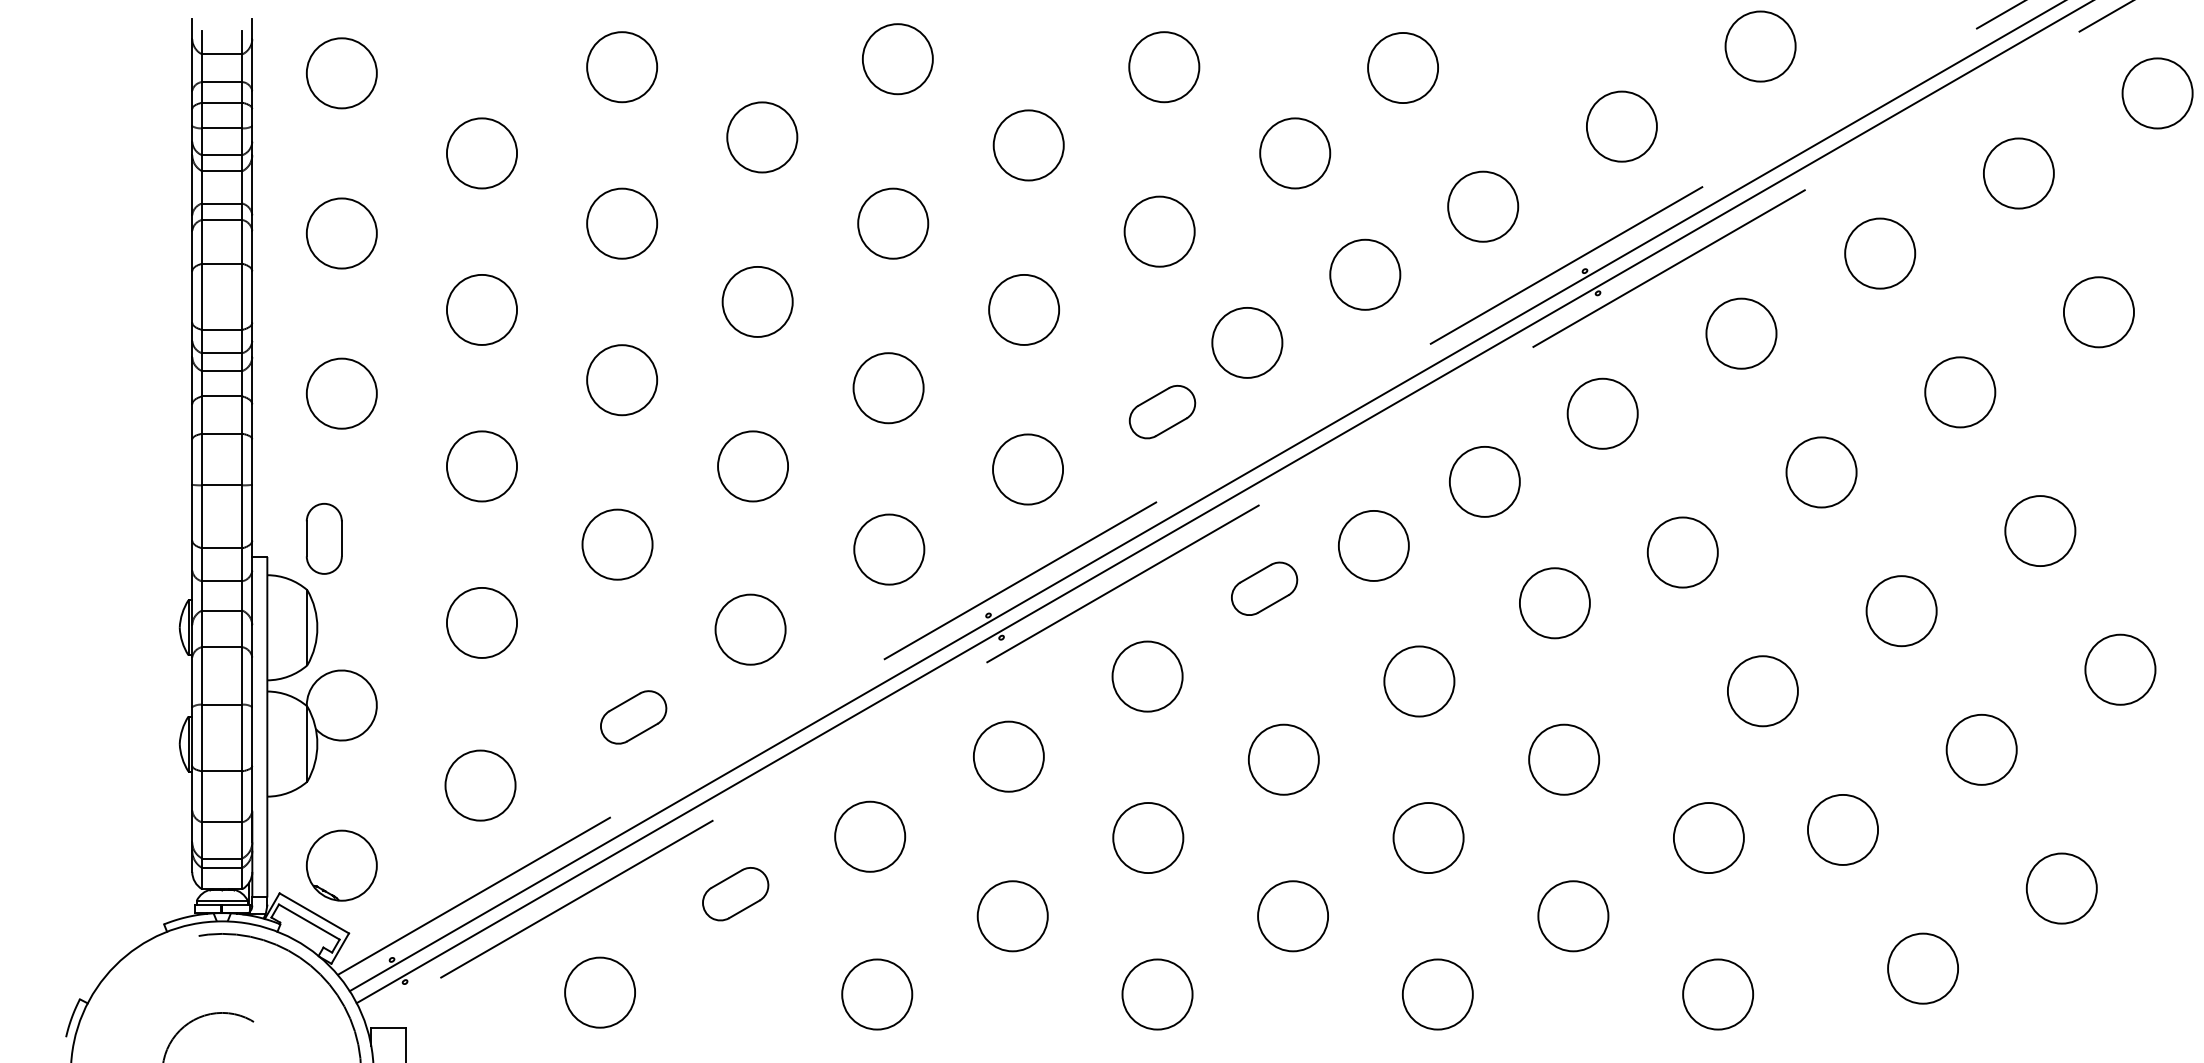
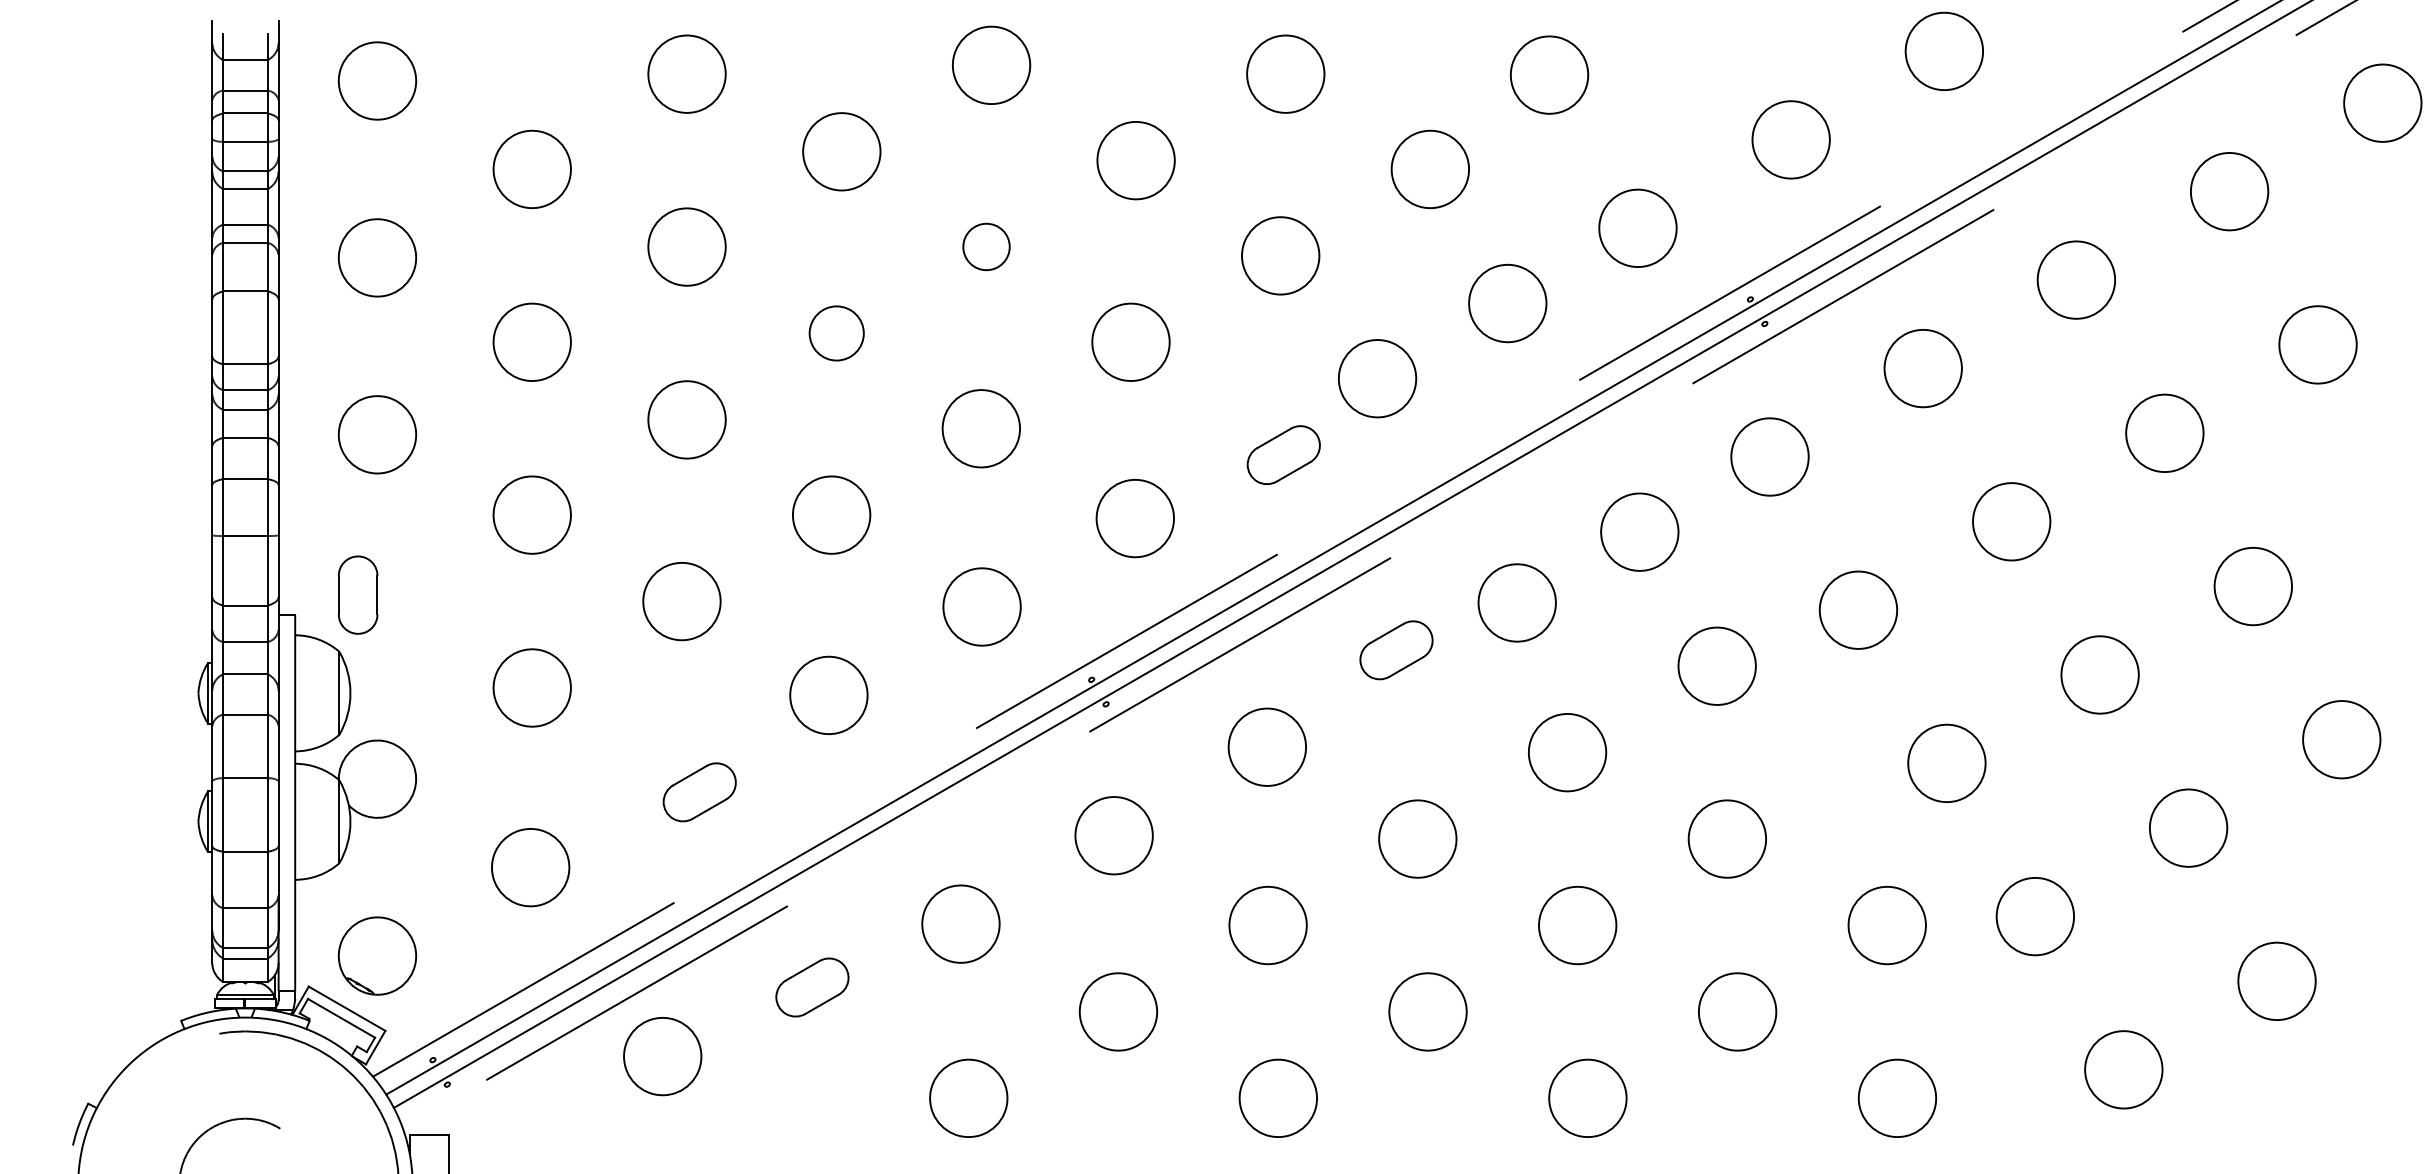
circle: (893, 223) -> (986, 246), size x0.6
circle: (757, 301) -> (836, 332), size x0.7
circle: (599, 992) -> (662, 1056), moved

